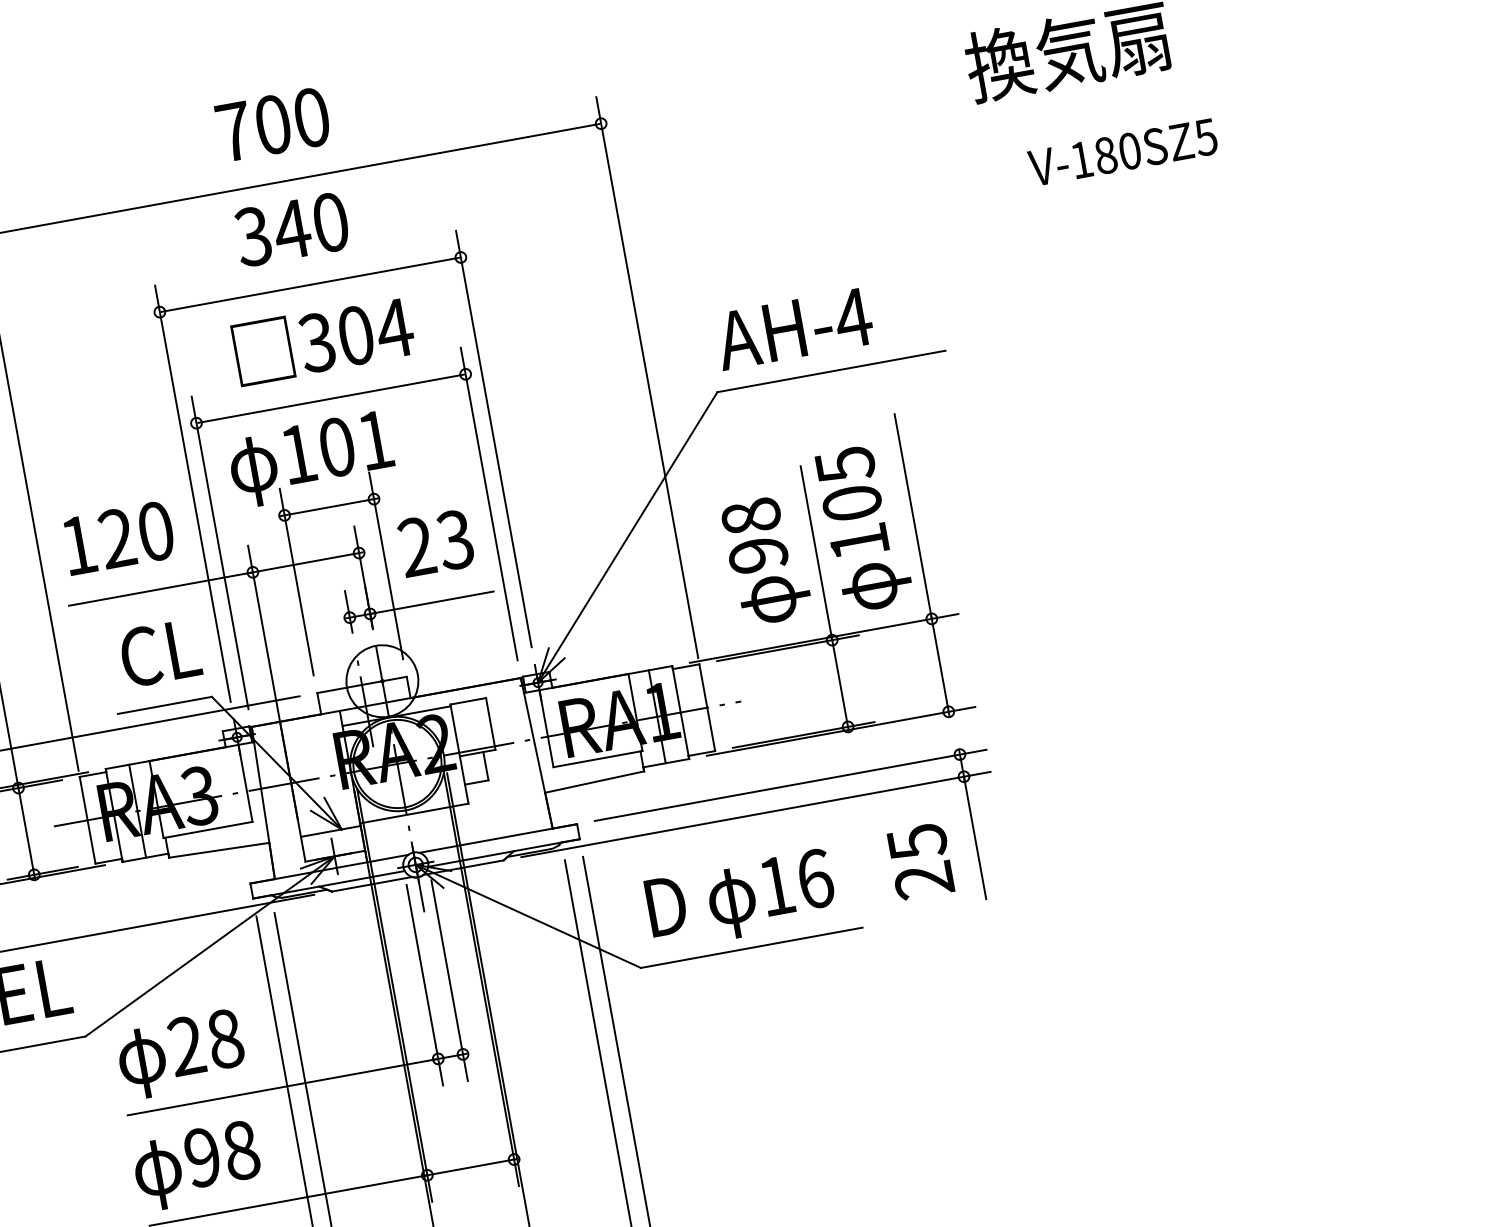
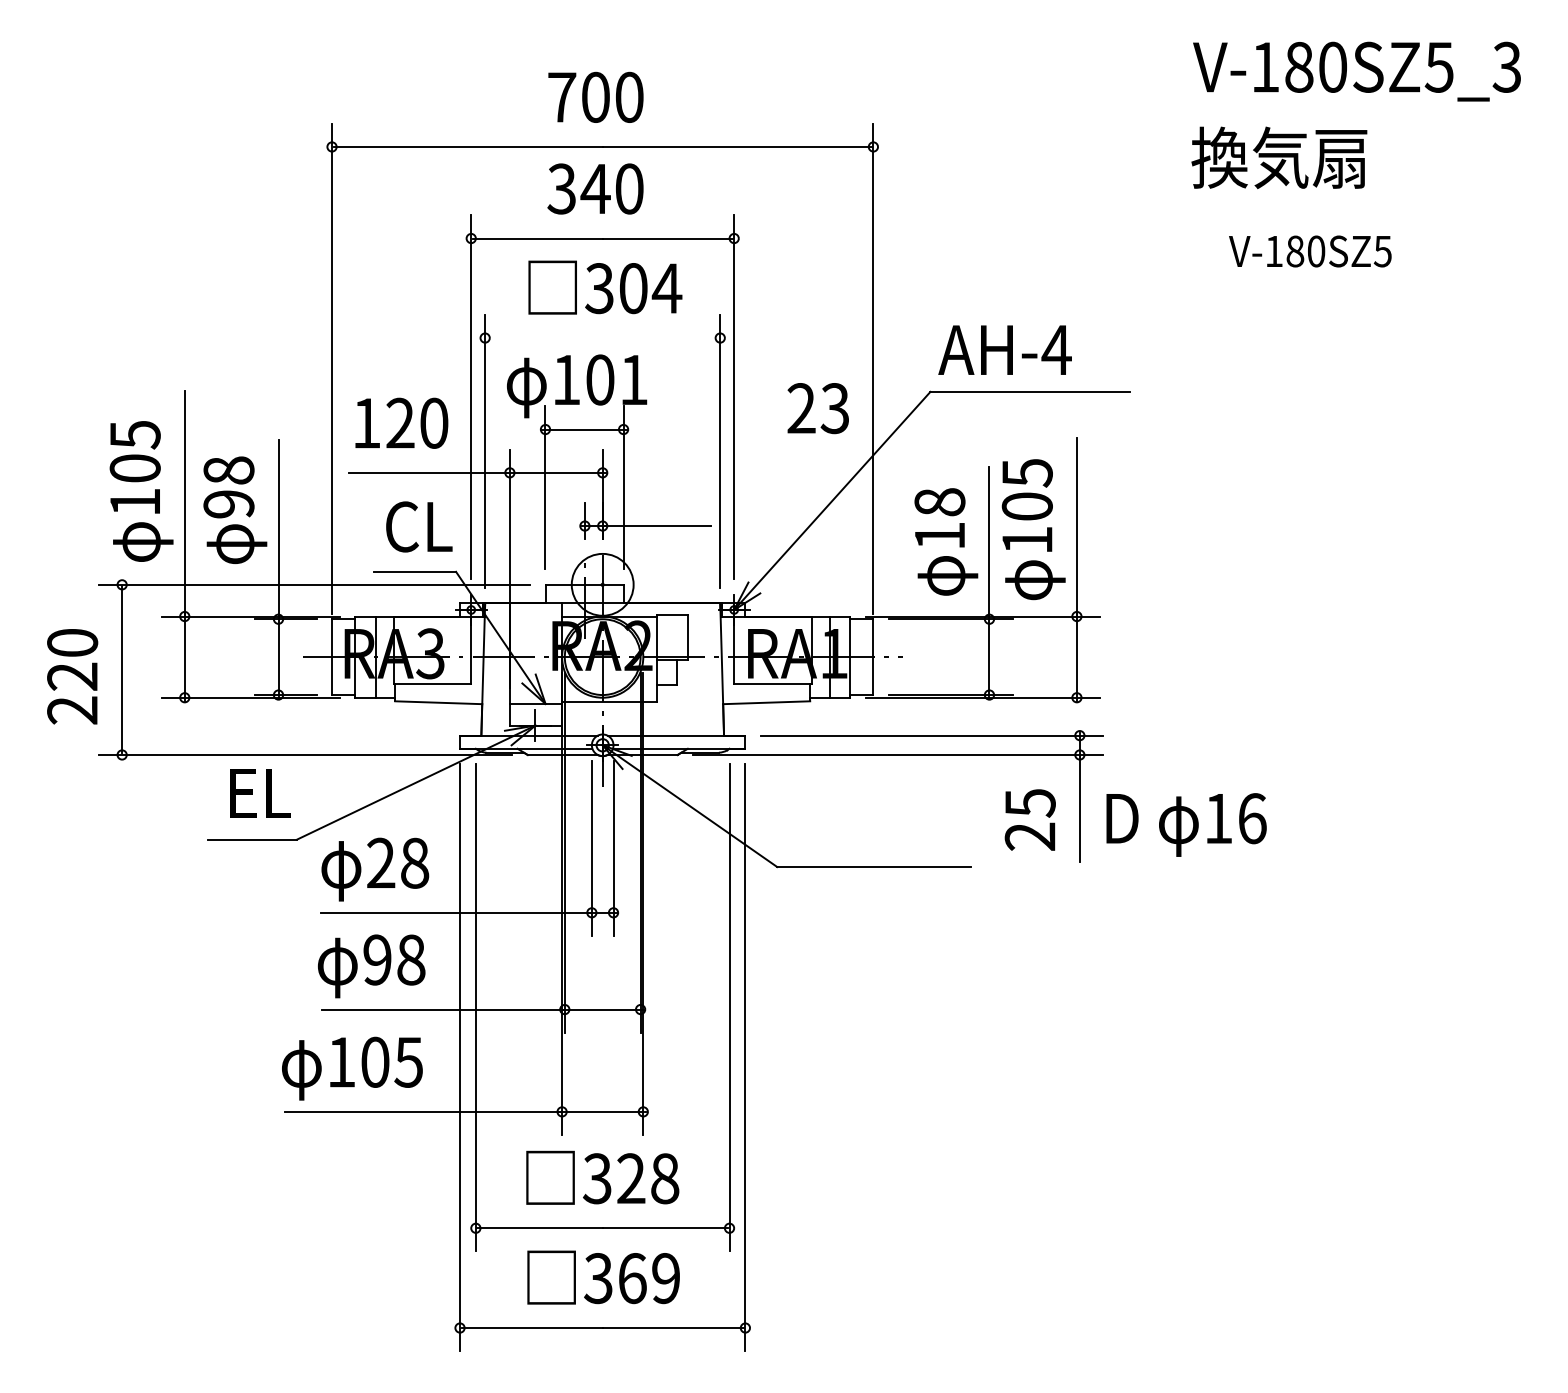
line: (330, 399) -> (602, 338), removed
text: (435, 543) -> (817, 408), moved
text: (757, 555) -> (939, 536), 98 -> 18
text: (741, 899) -> (1186, 824), moved

